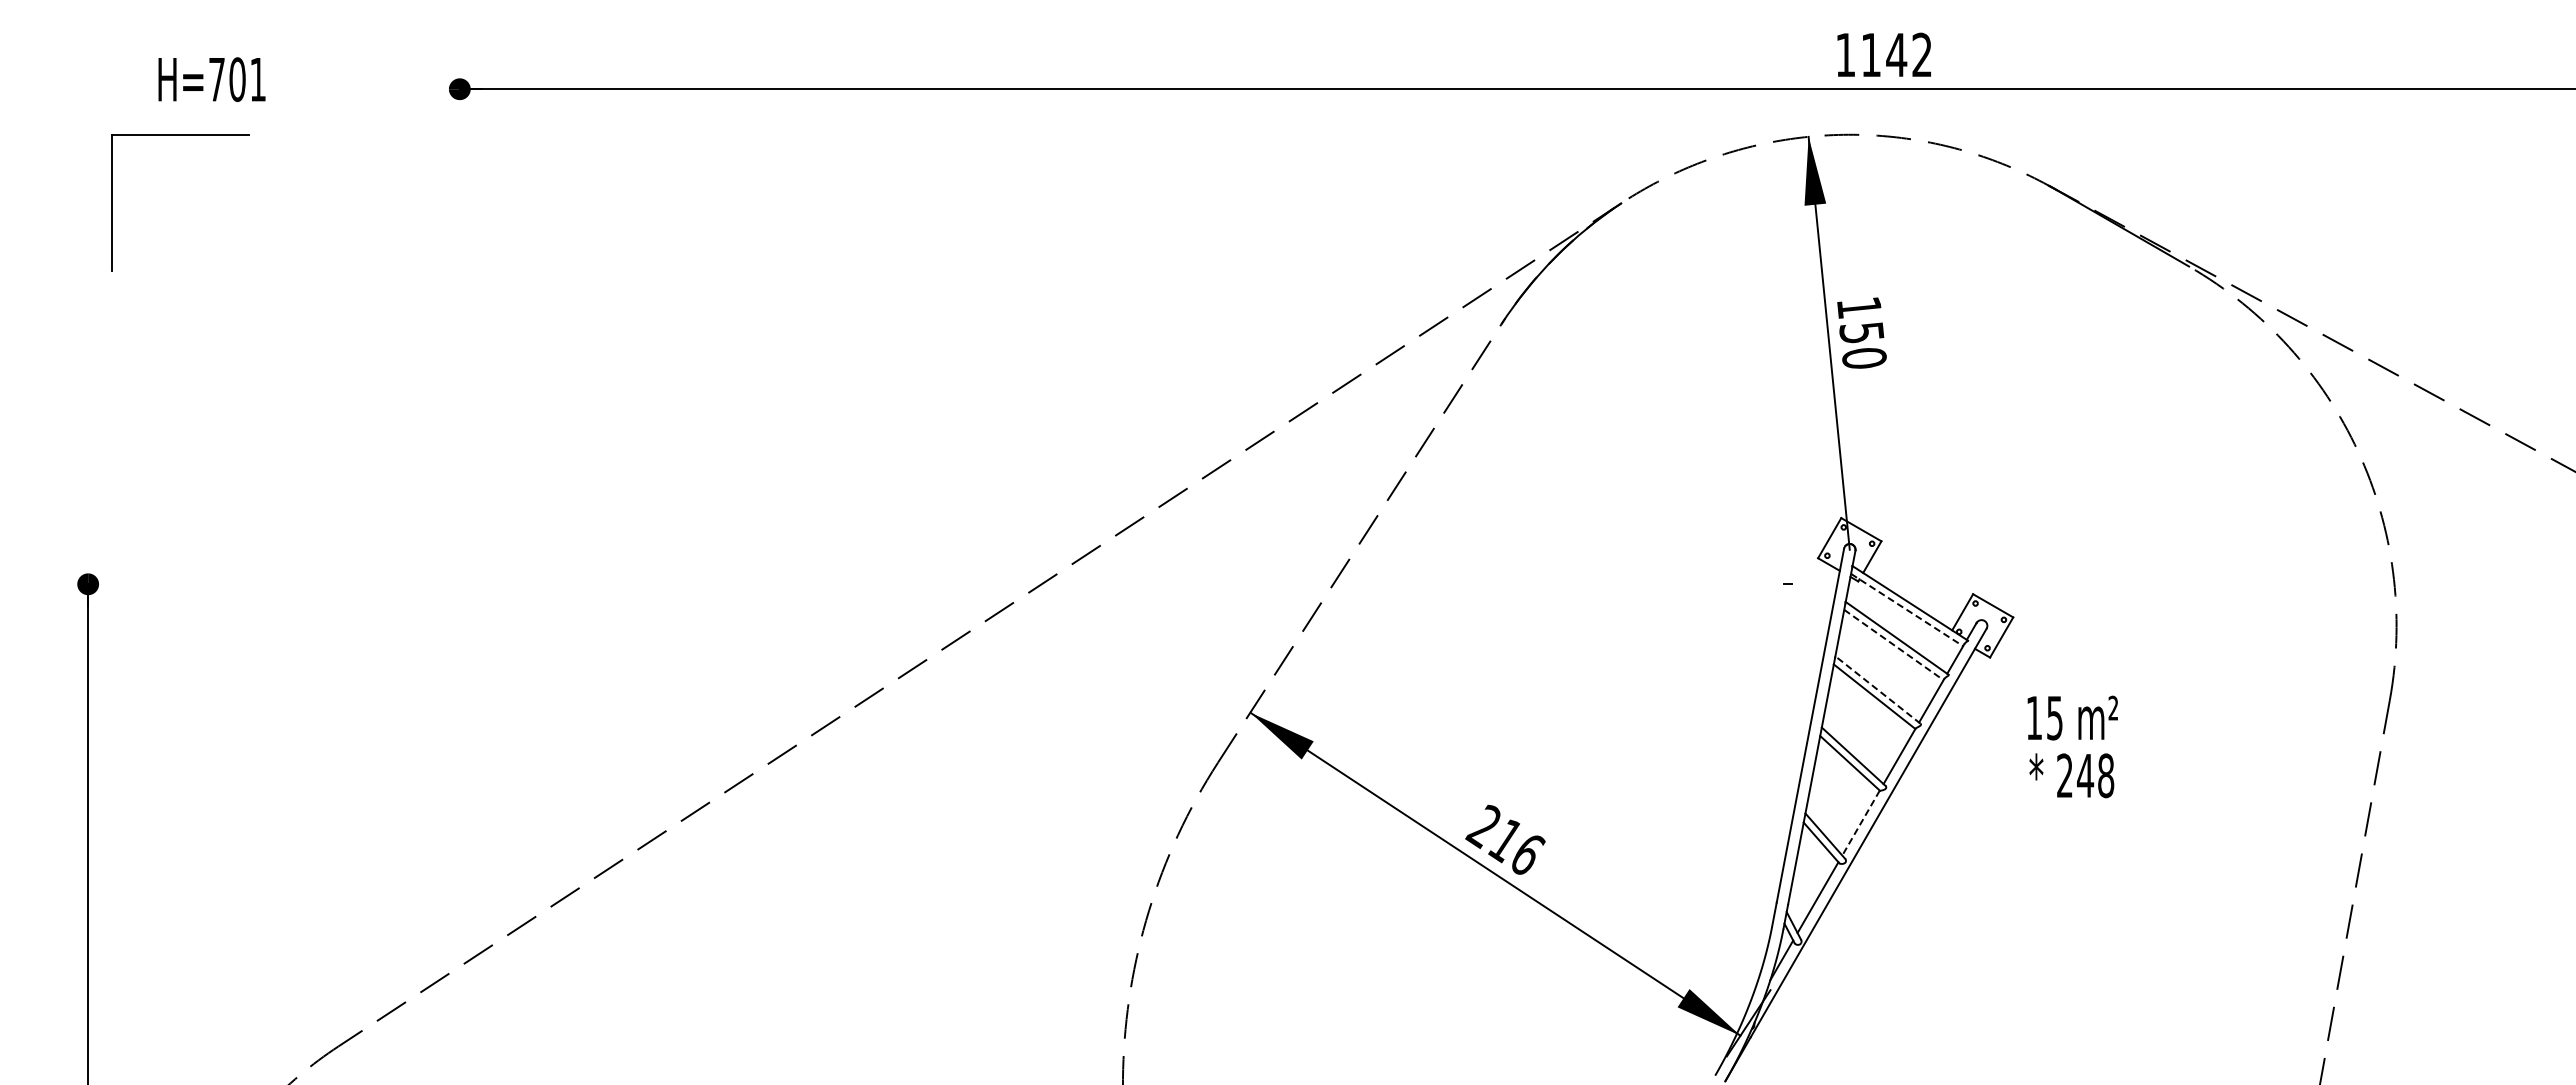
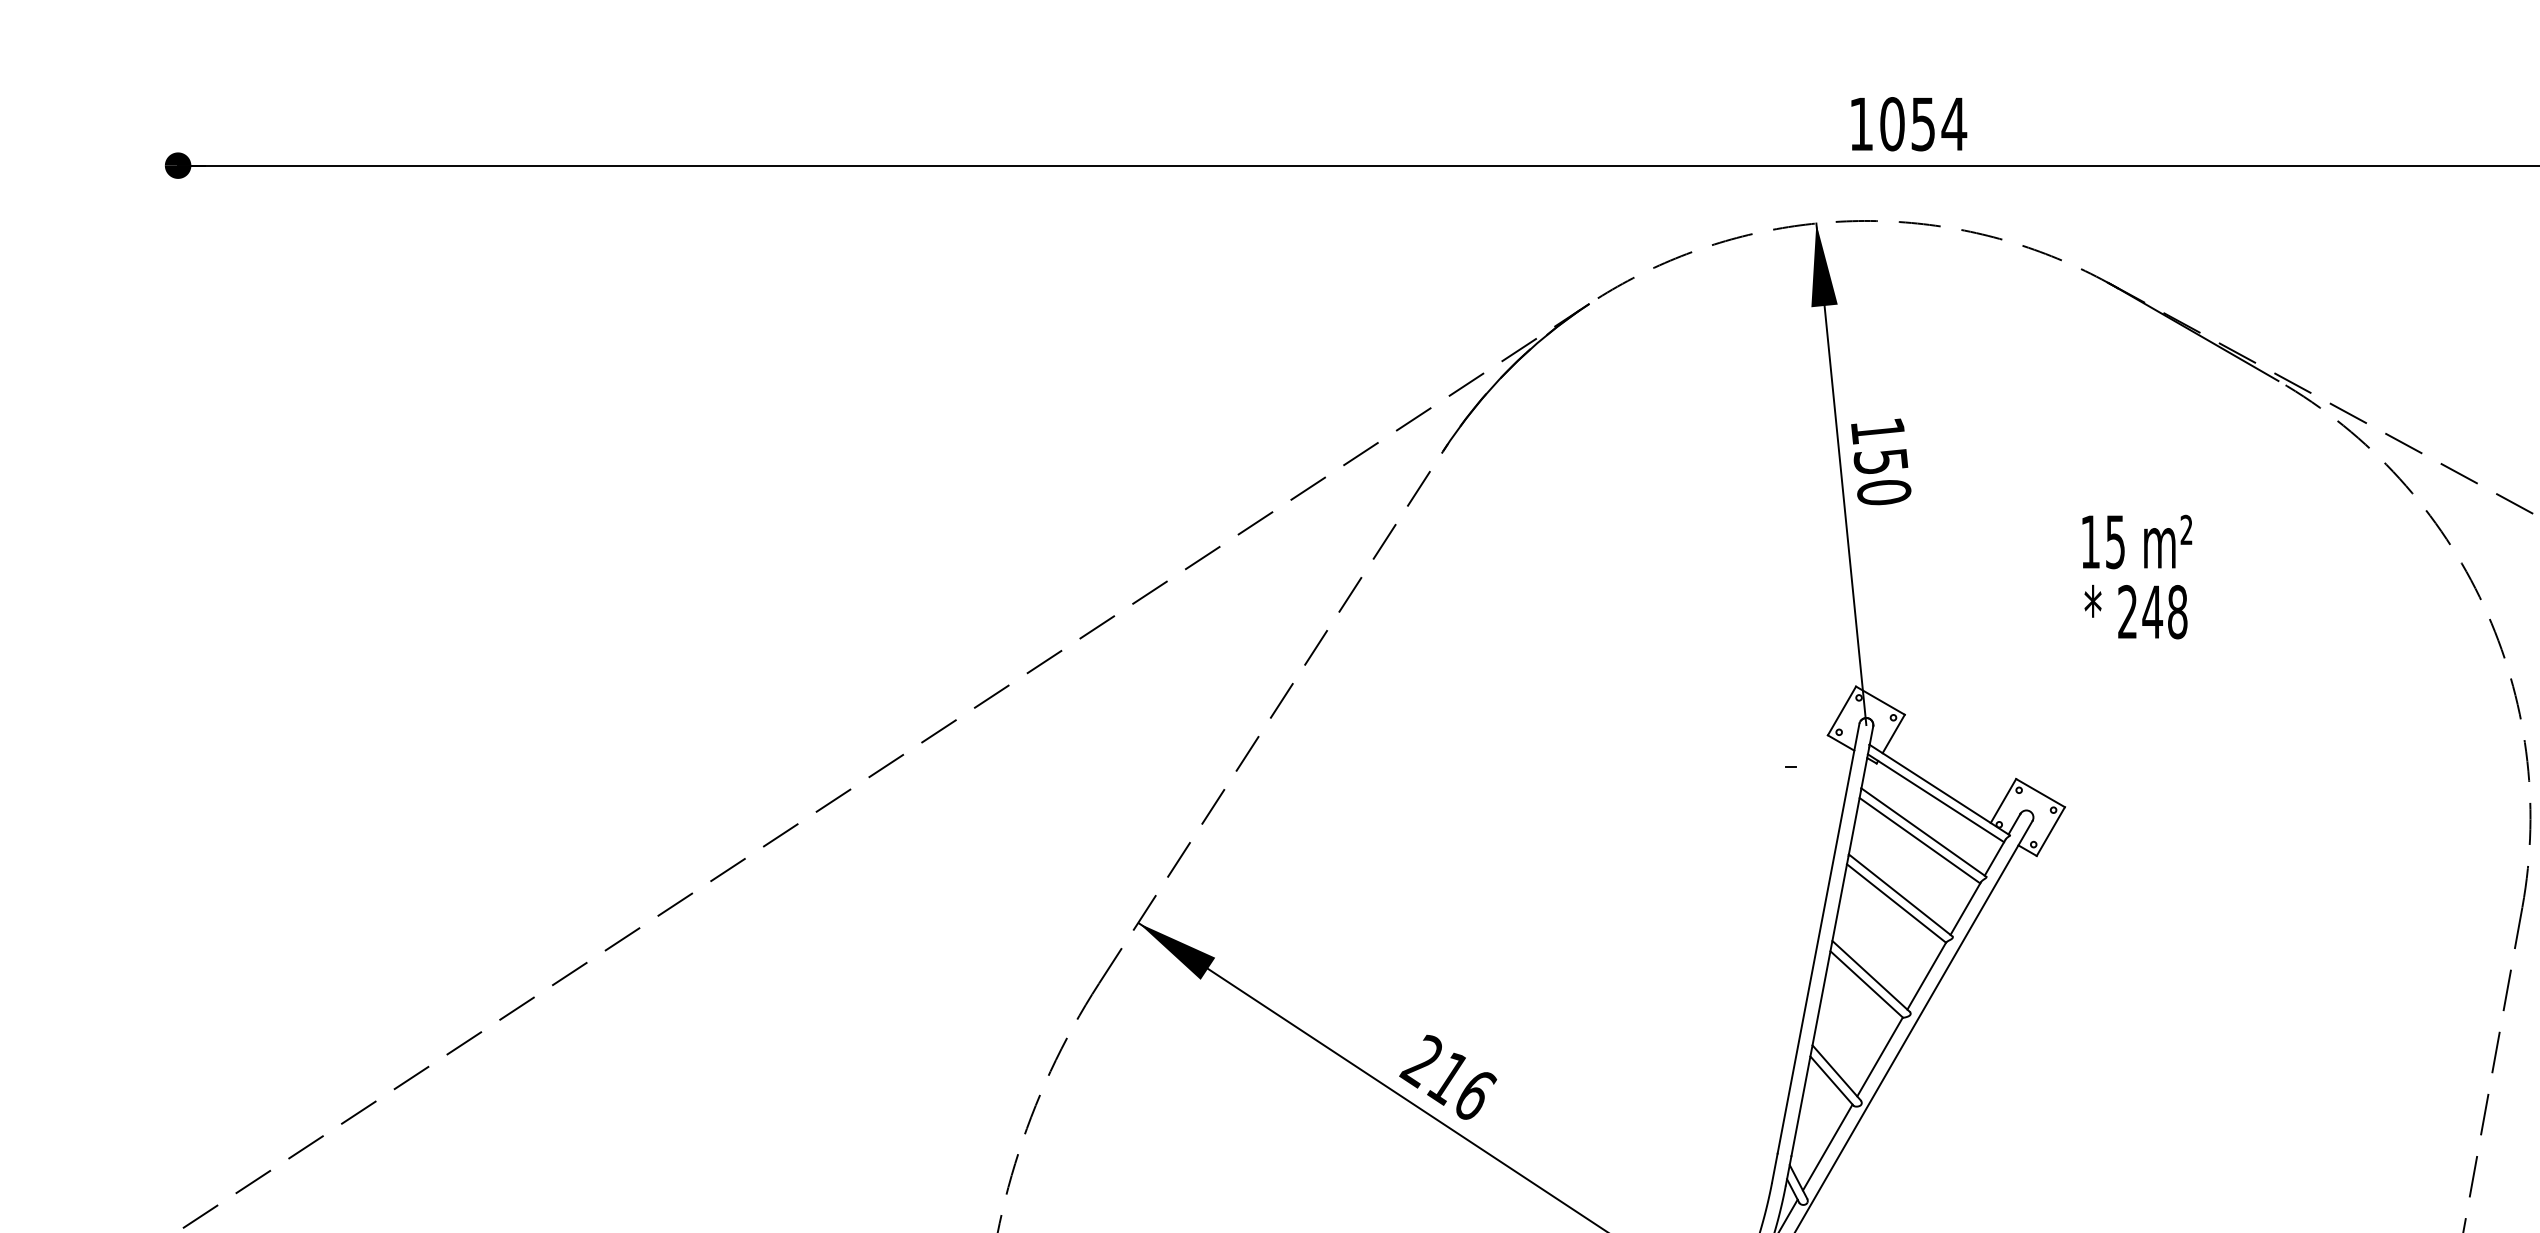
text: (1896, 54) -> (1923, 123), 1142 -> 1054
line: (1907, 610) -> (1936, 798), dashed -> solid
line: (1893, 645) -> (1919, 841), dashed -> solid
line: (1877, 689) -> (1900, 894), dashed -> solid
text: (2072, 746) -> (2136, 576), moved
line: (1861, 823) -> (1880, 1057), dashed -> solid

